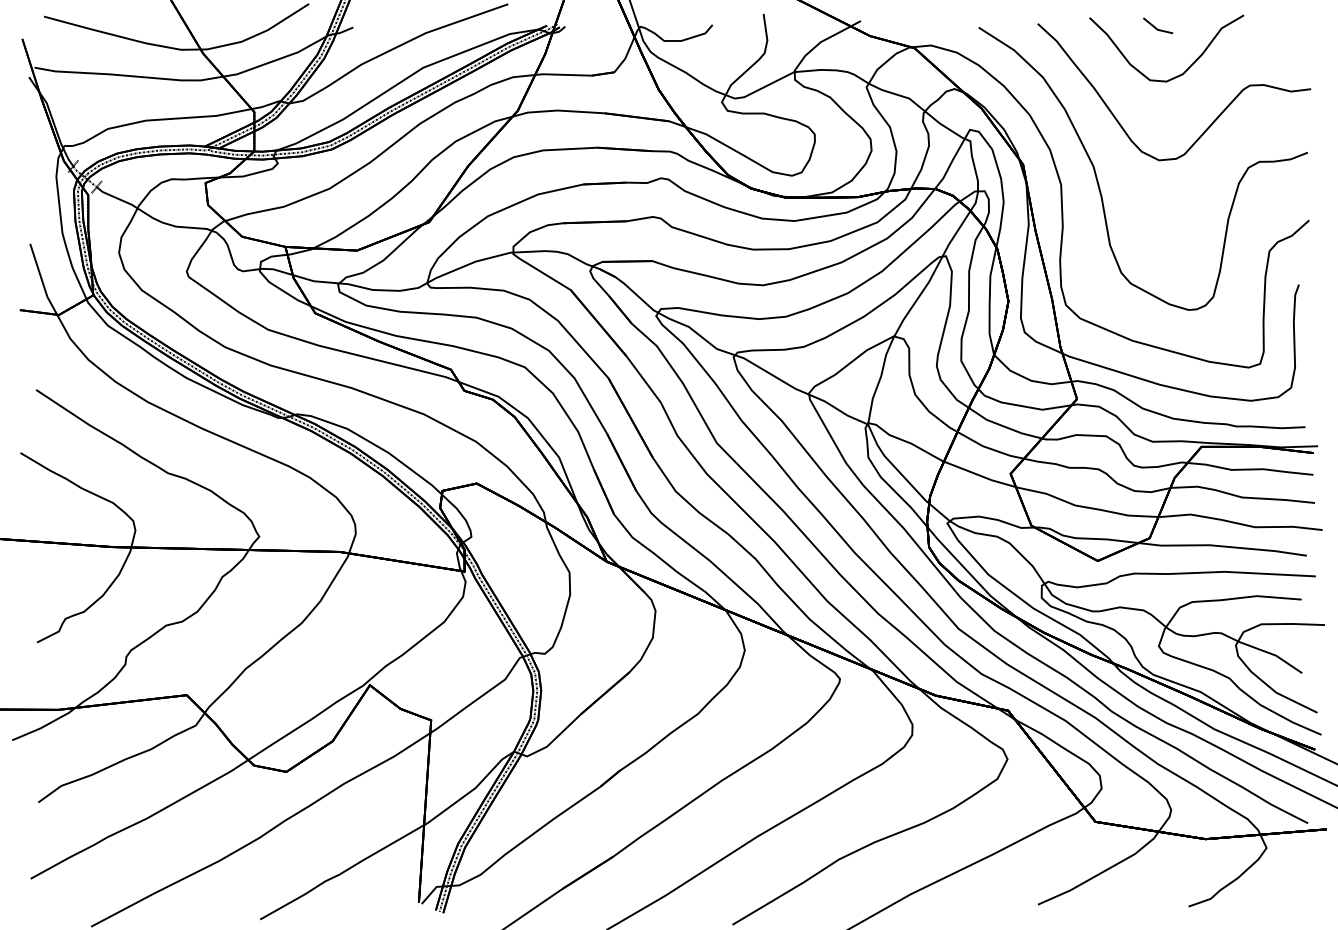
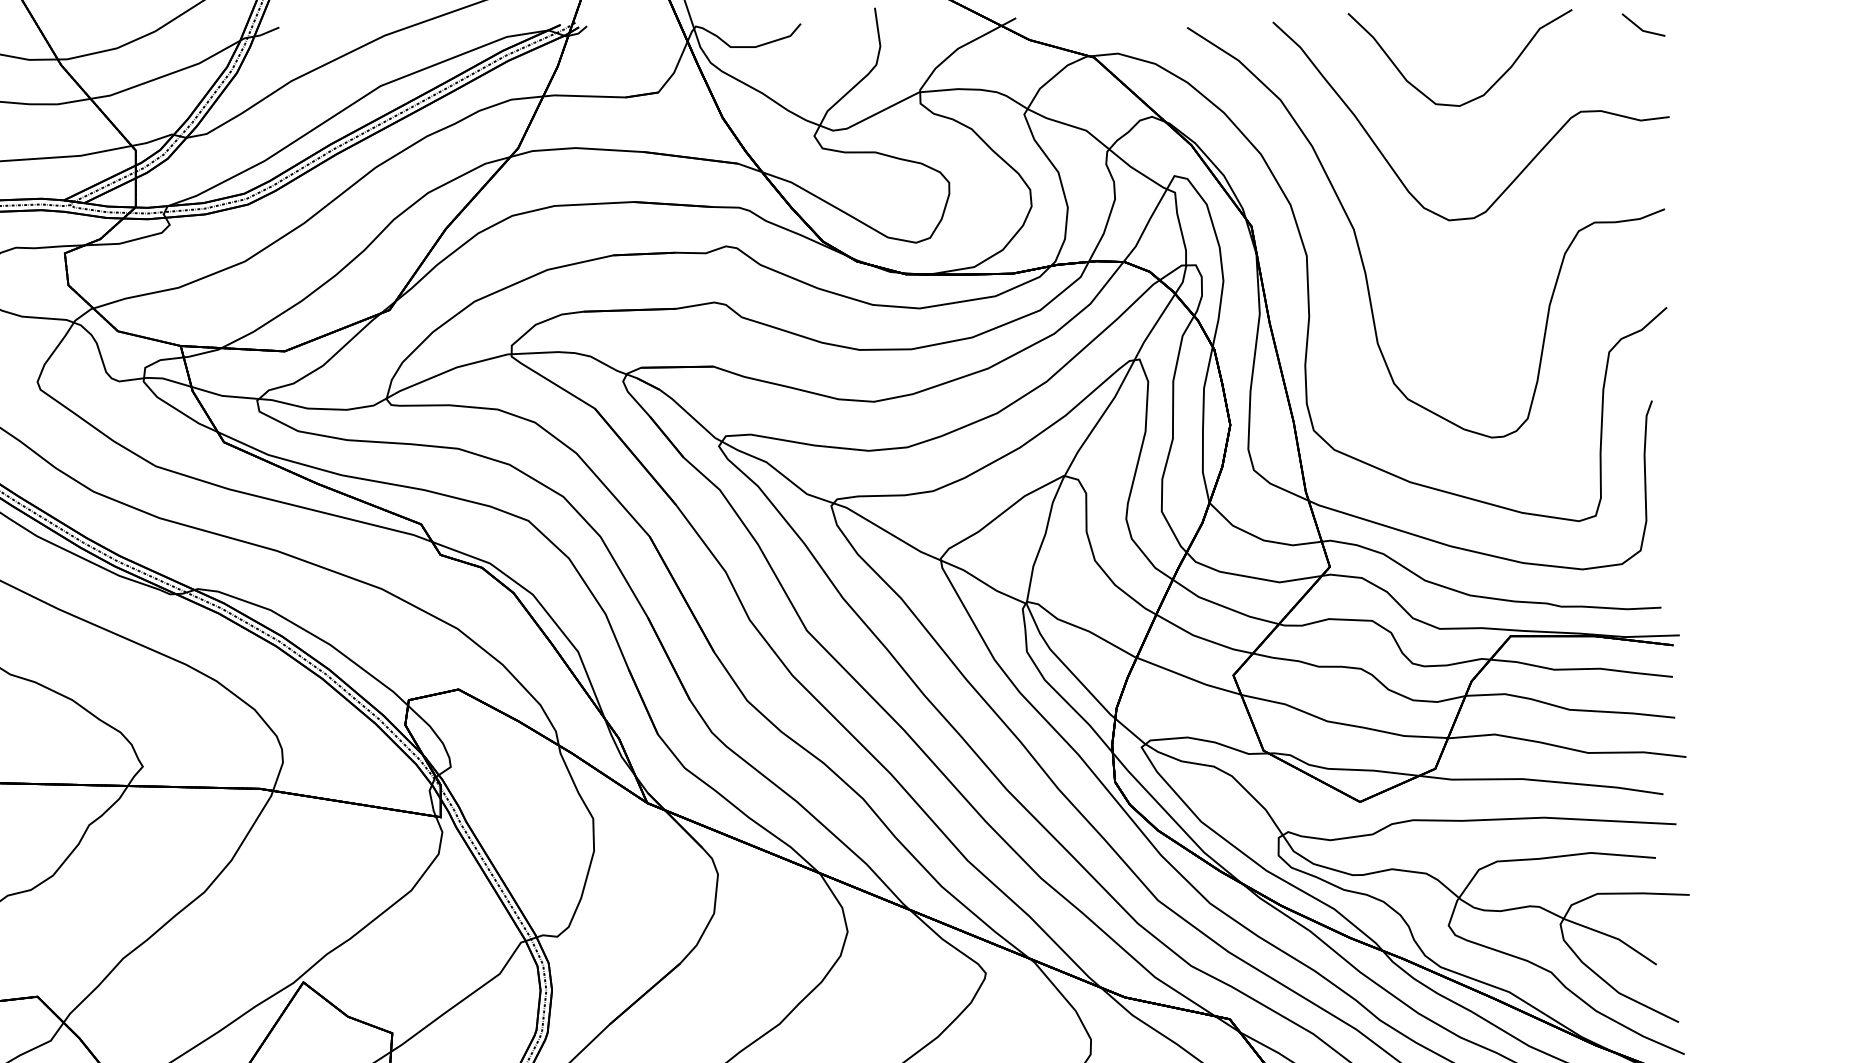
line: (1156, 27) -> (1641, 27), moved

